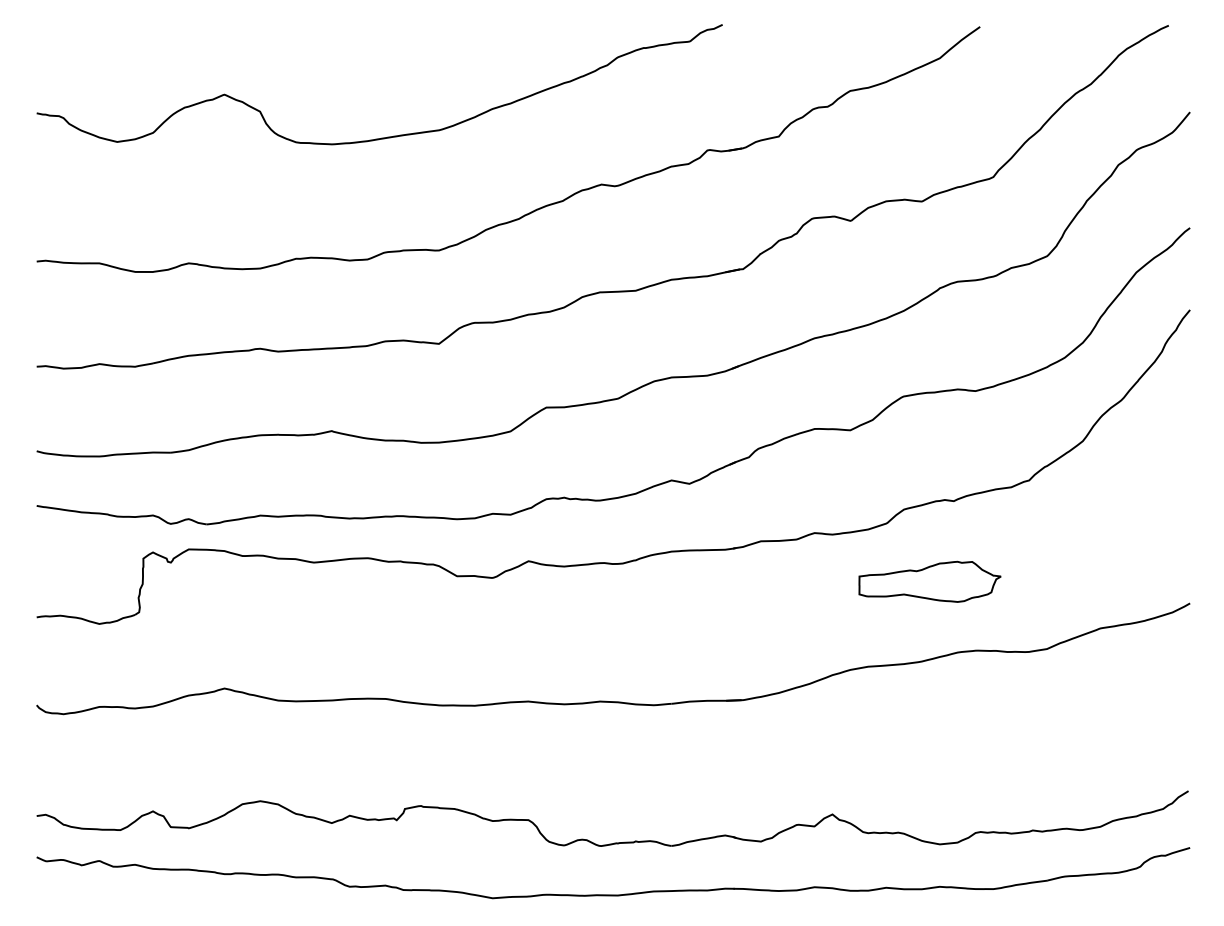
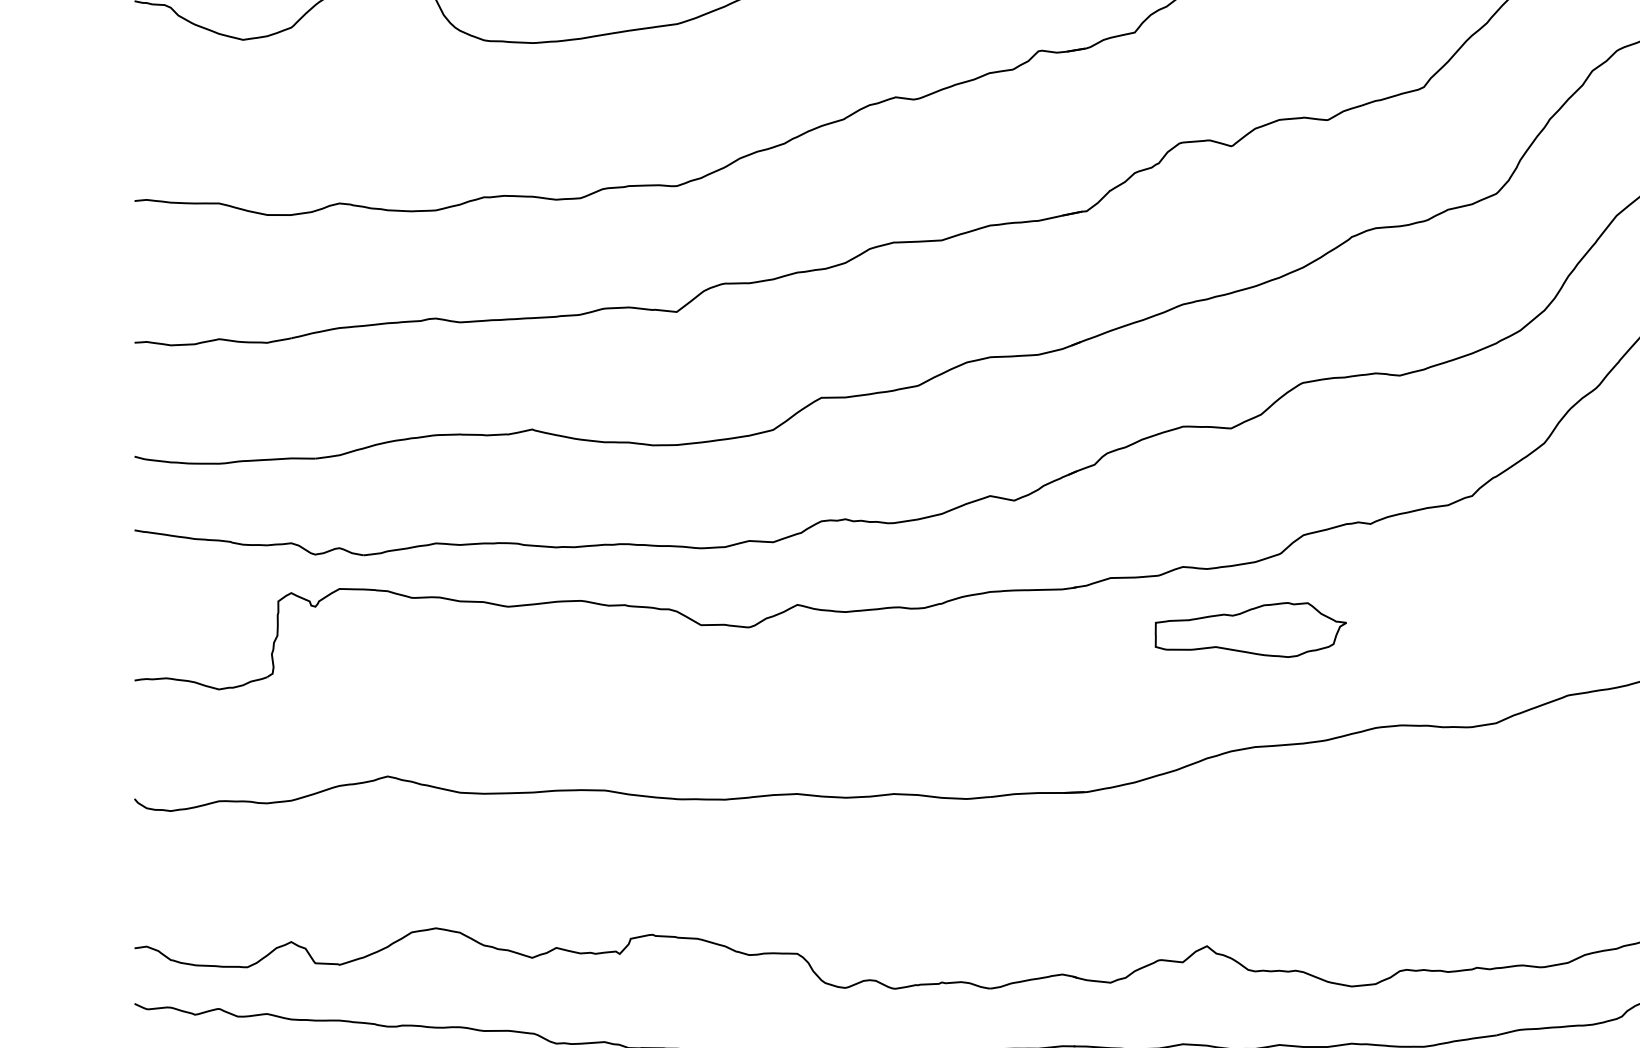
part: (929, 581) -> (1250, 629), moved

